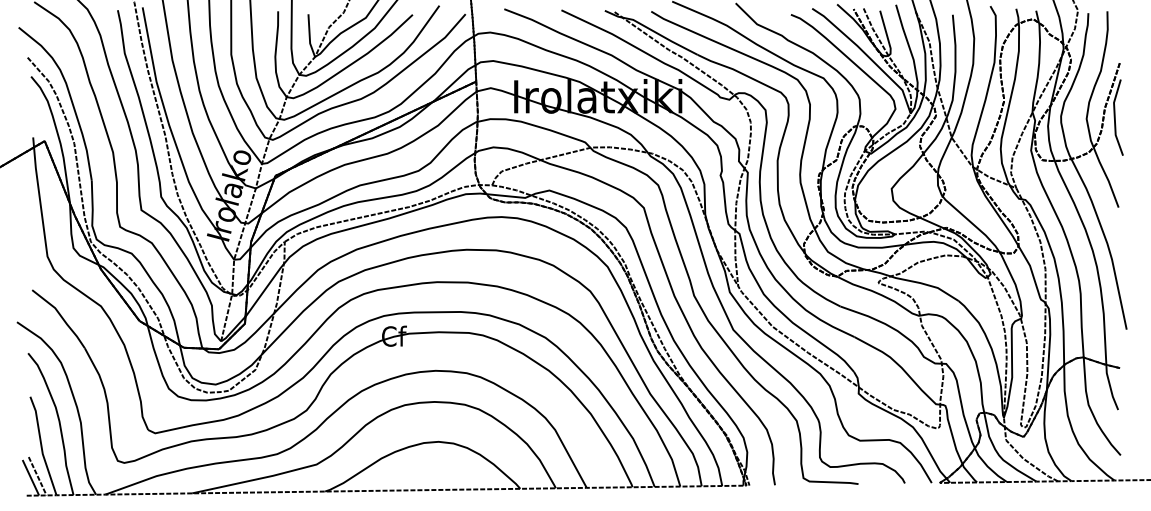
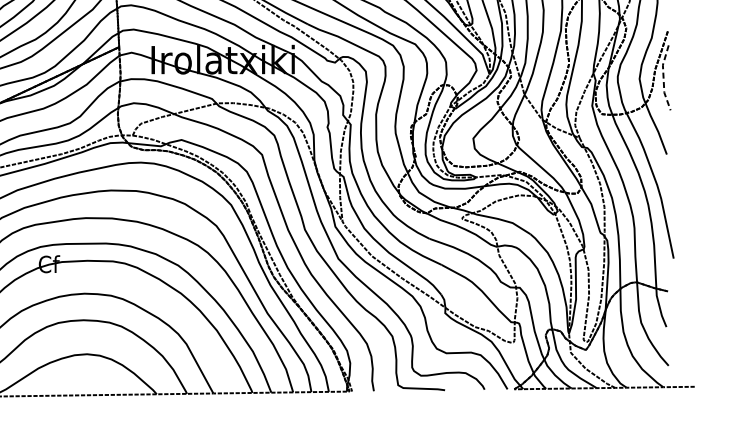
line: (1114, 117) -> (663, 77), solid -> dashed

